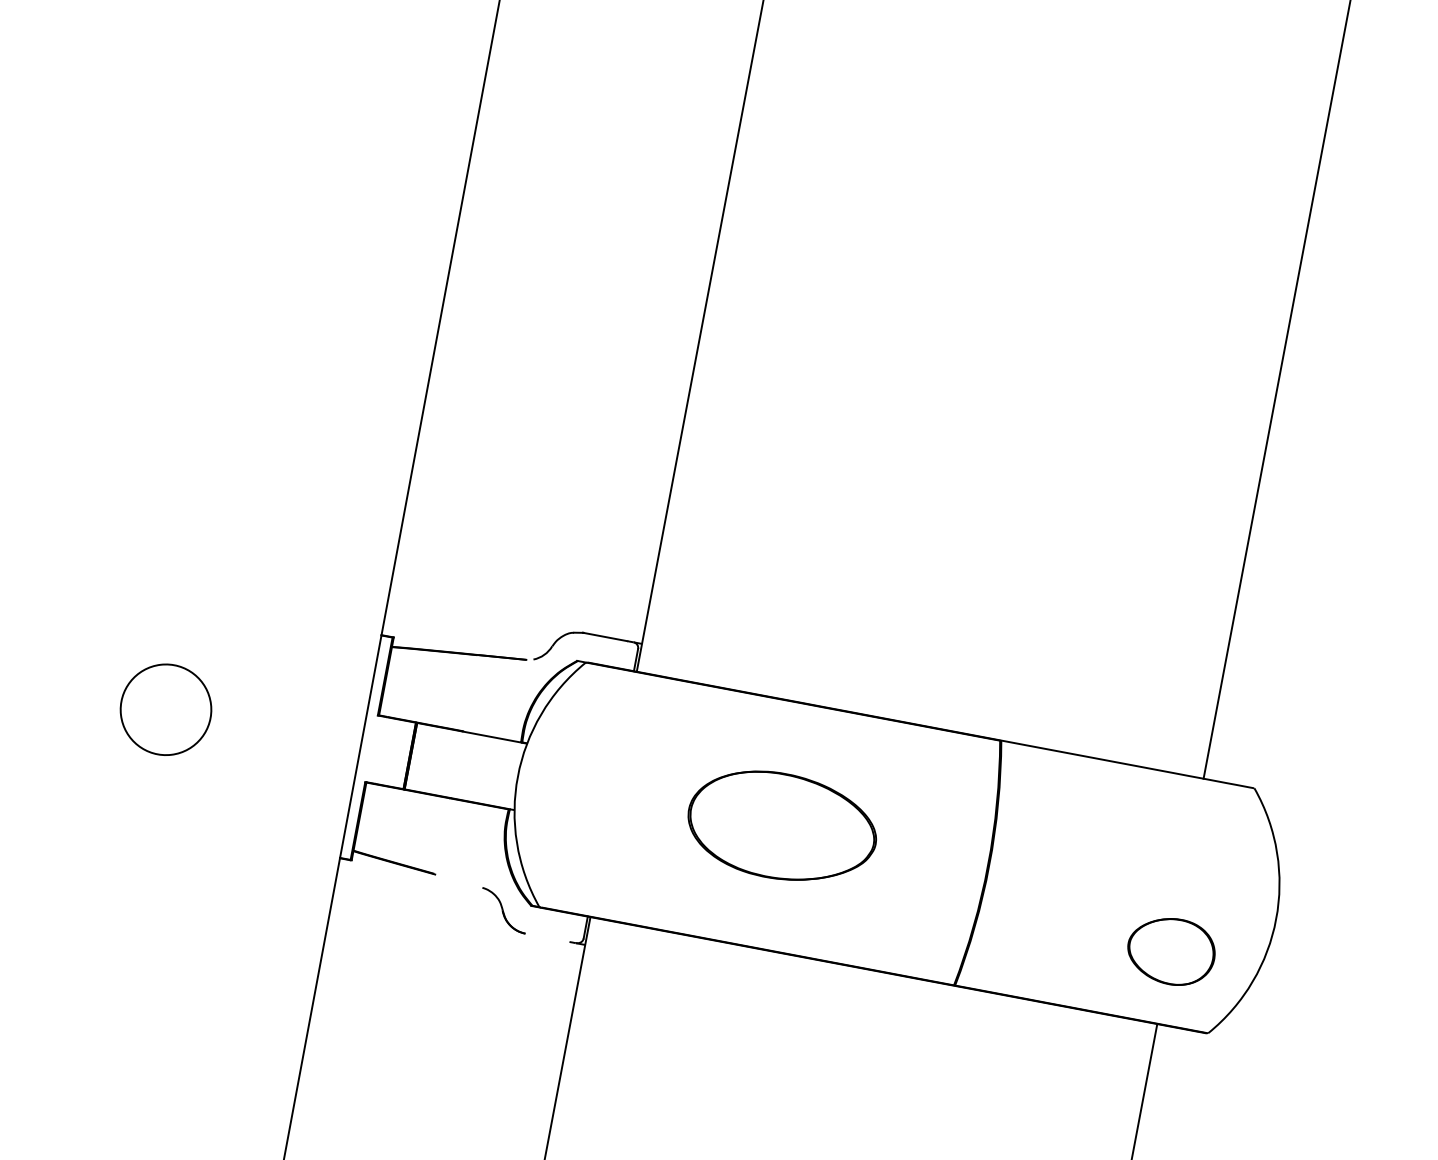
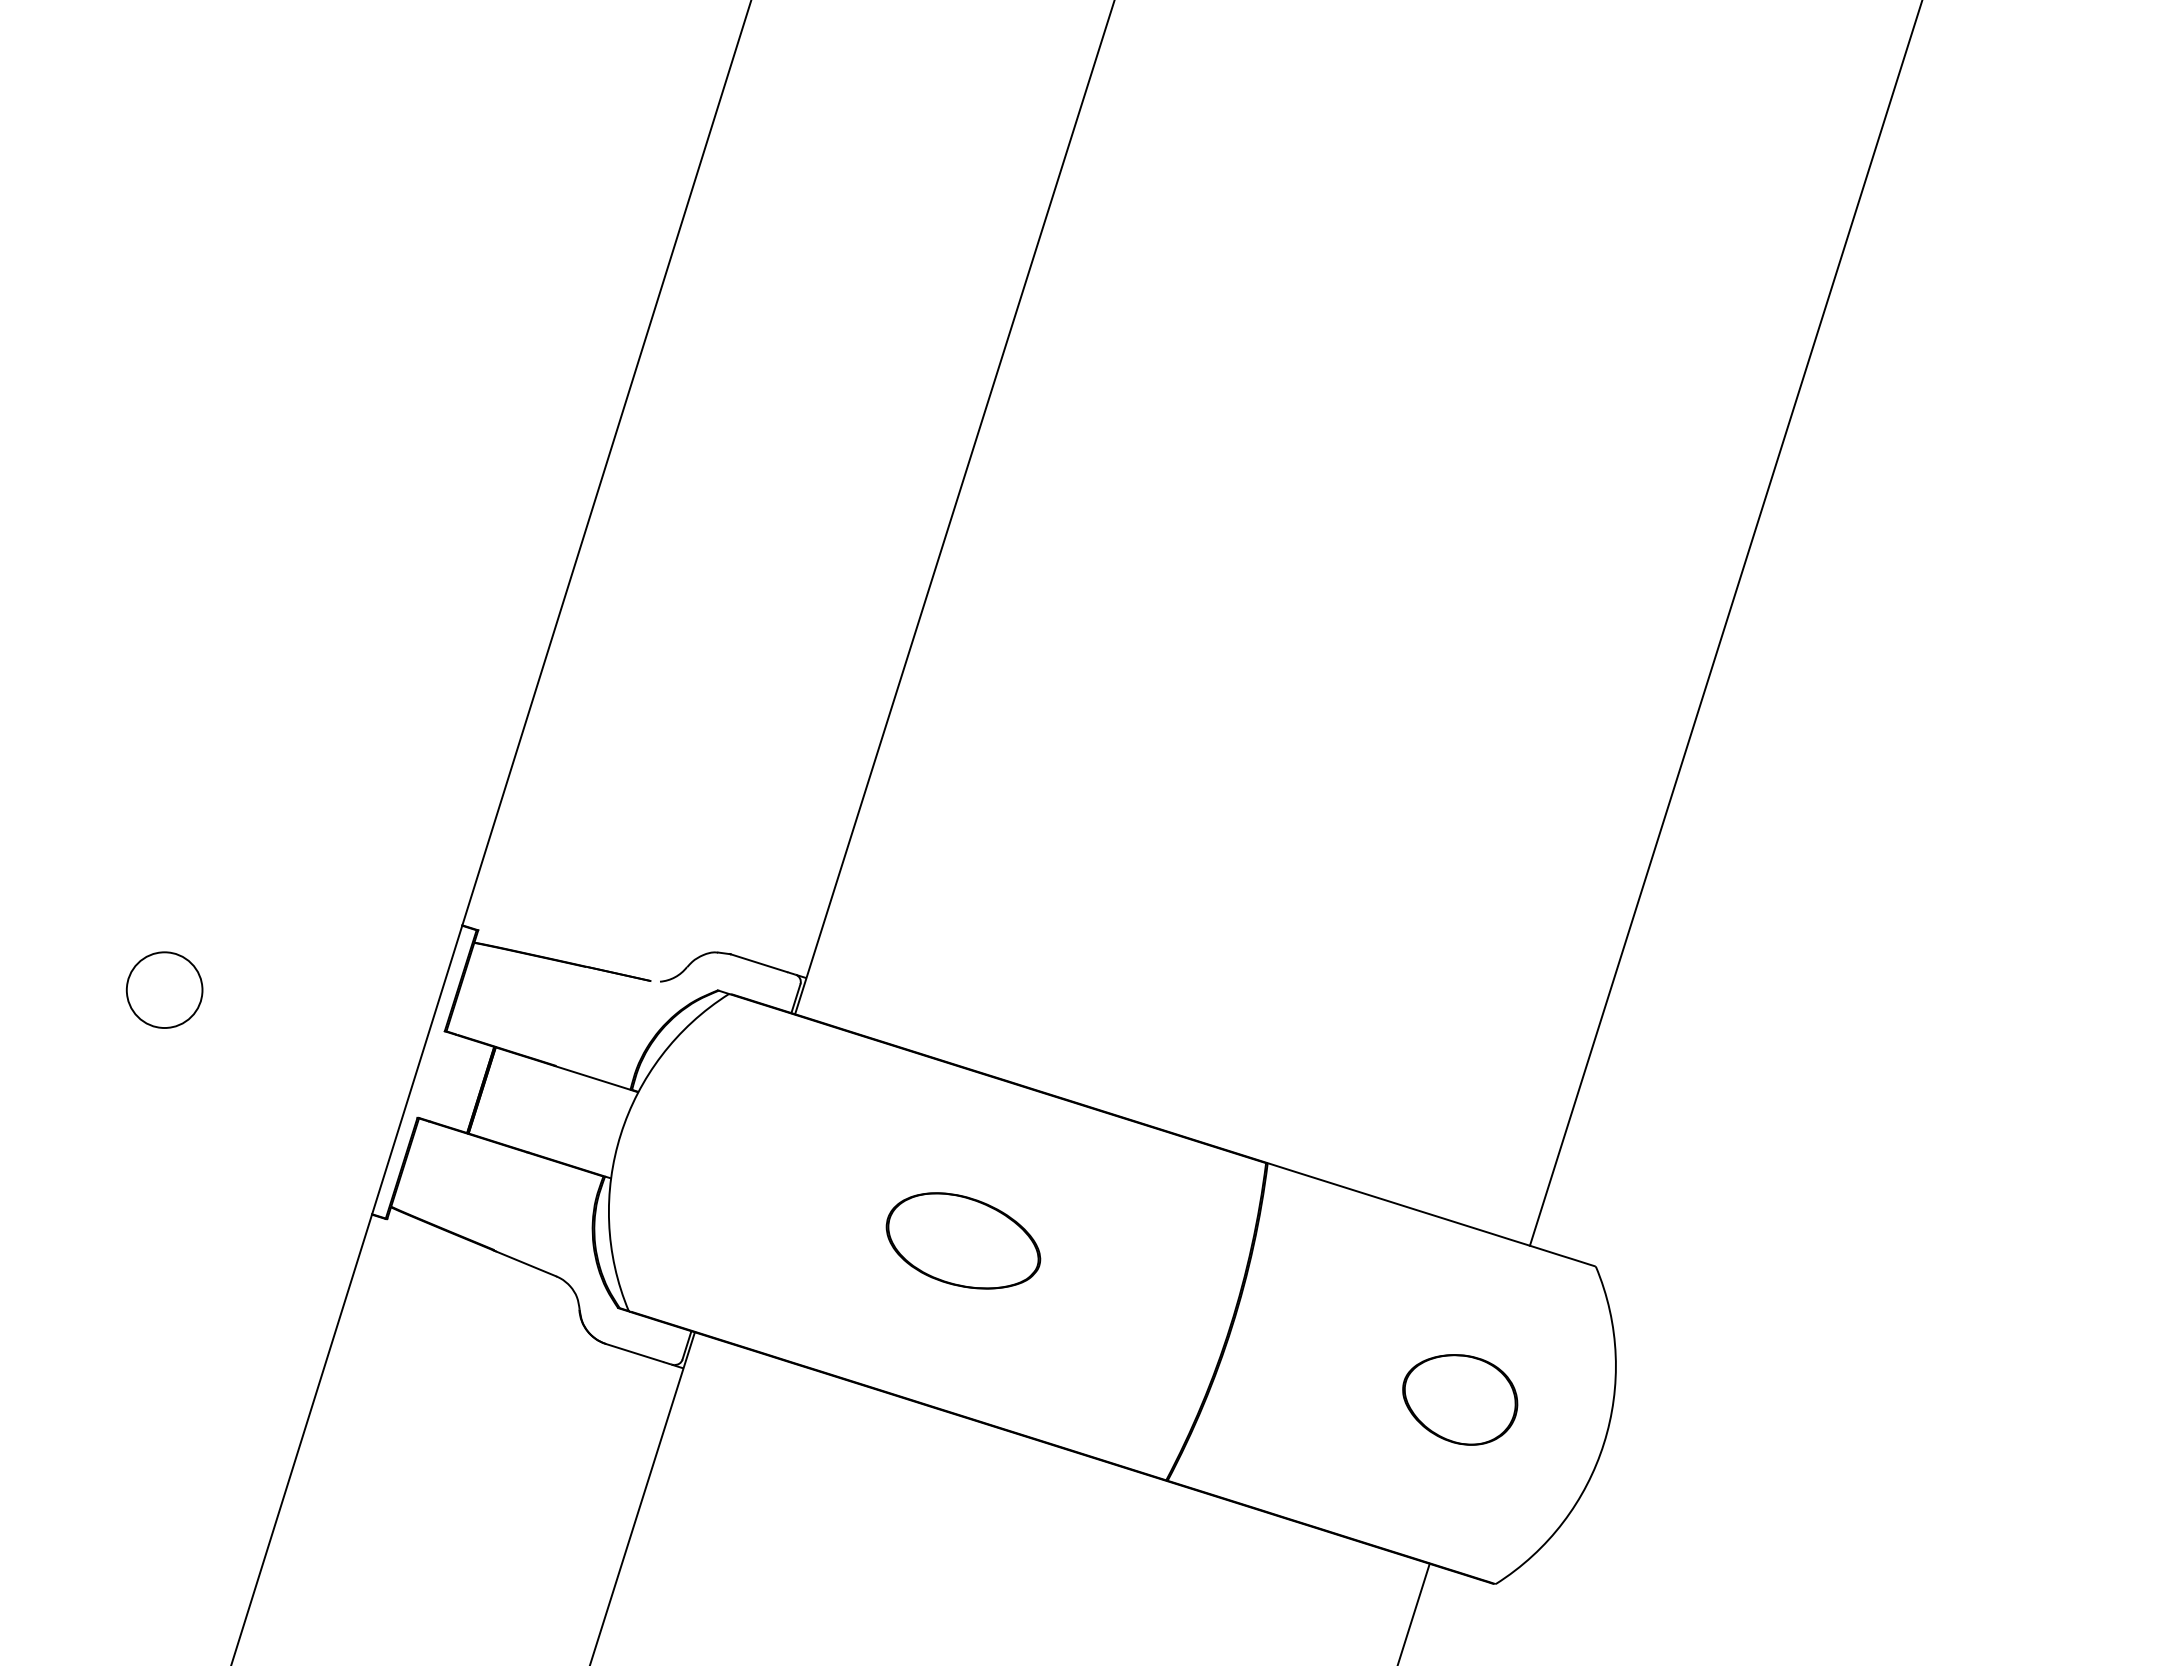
circle: (165, 709) -> (164, 989), size x0.62
part: (782, 825) -> (963, 1240), size x0.62
line: (457, 881) -> (524, 1263), added
line: (547, 937) -> (634, 1352), added
part: (1171, 951) -> (1460, 1399), moved

